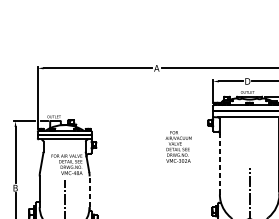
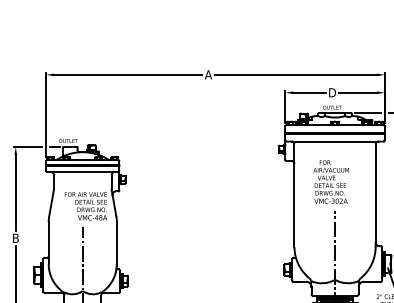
text: (178, 146) -> (330, 181), moved
line: (219, 164) -> (294, 205), dashed -> solid
line: (89, 191) -> (116, 243), dashed -> solid

